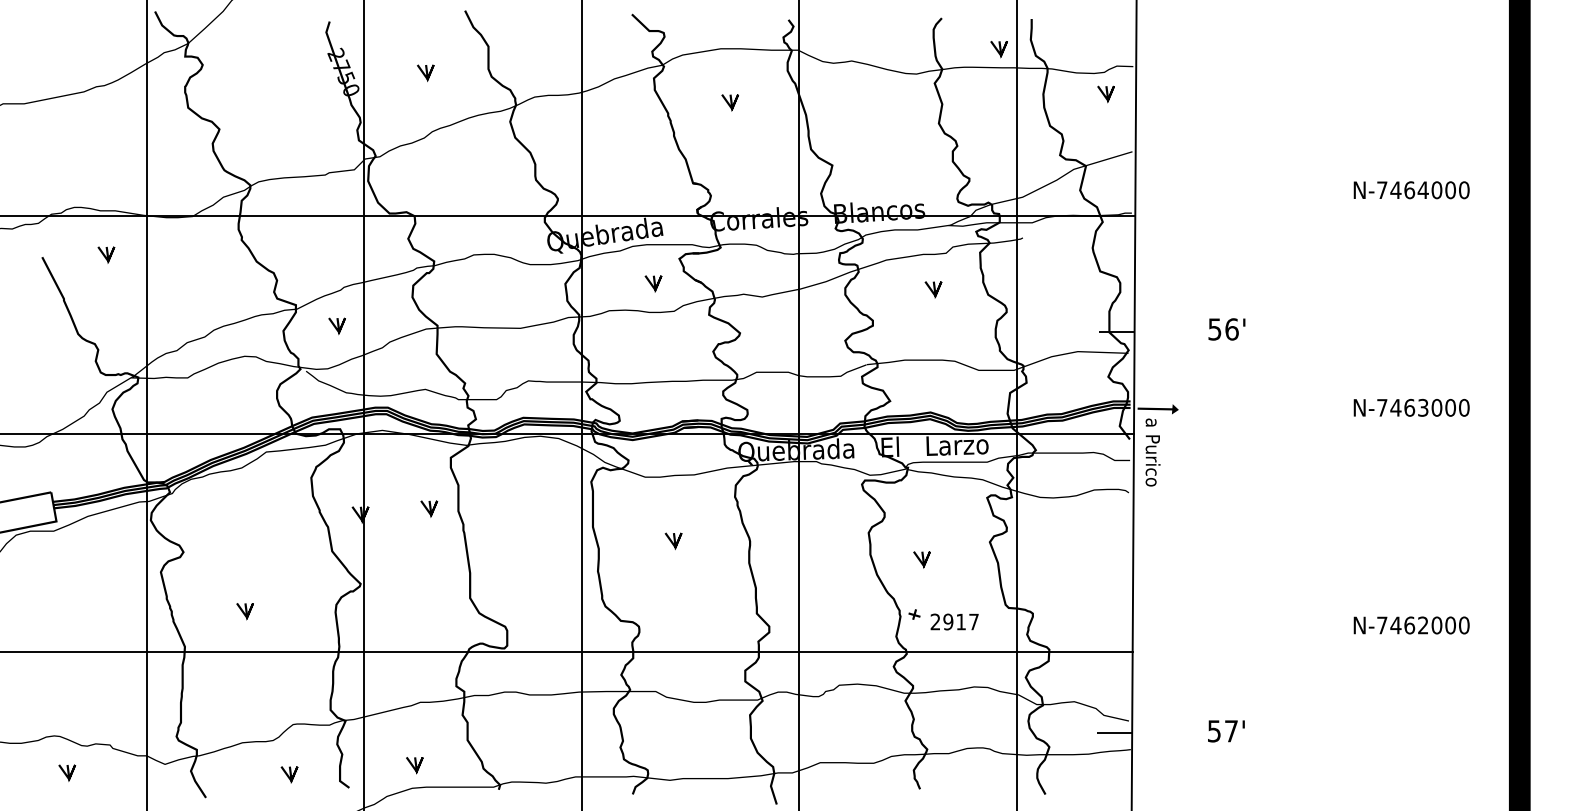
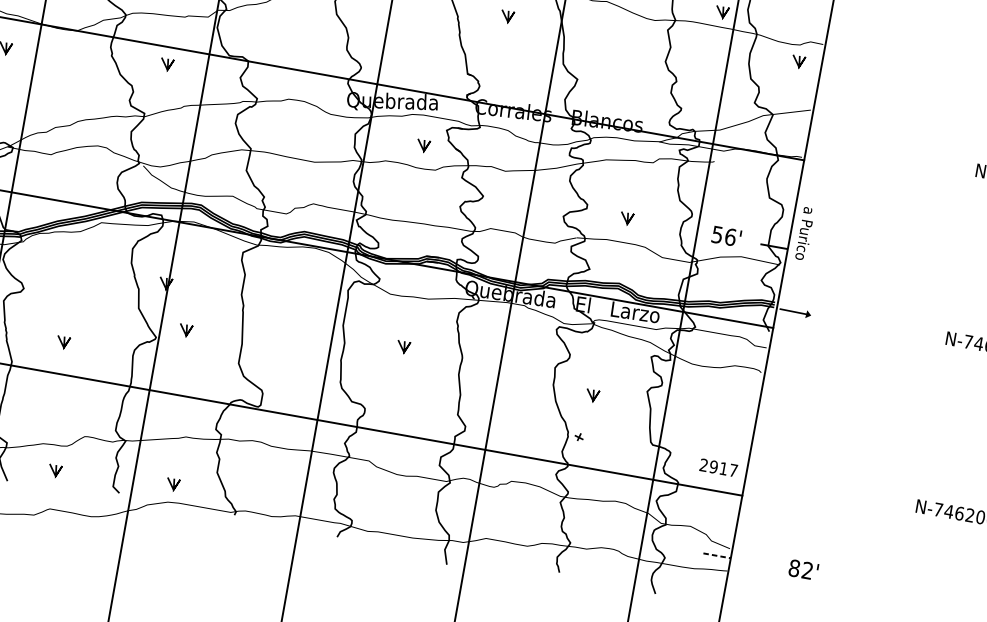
line: (933, 289) -> (626, 218), moved
line: (336, 326) -> (166, 65), moved
text: (1226, 329) -> (726, 236), moved
text: (1152, 452) -> (804, 233), moved
line: (429, 508) -> (185, 330), moved
text: (954, 621) -> (718, 467), moved
text: (1222, 731) -> (800, 569), 57' -> 82'
line: (1114, 732) -> (717, 555), solid -> dashed
line: (289, 774) -> (55, 471), moved

